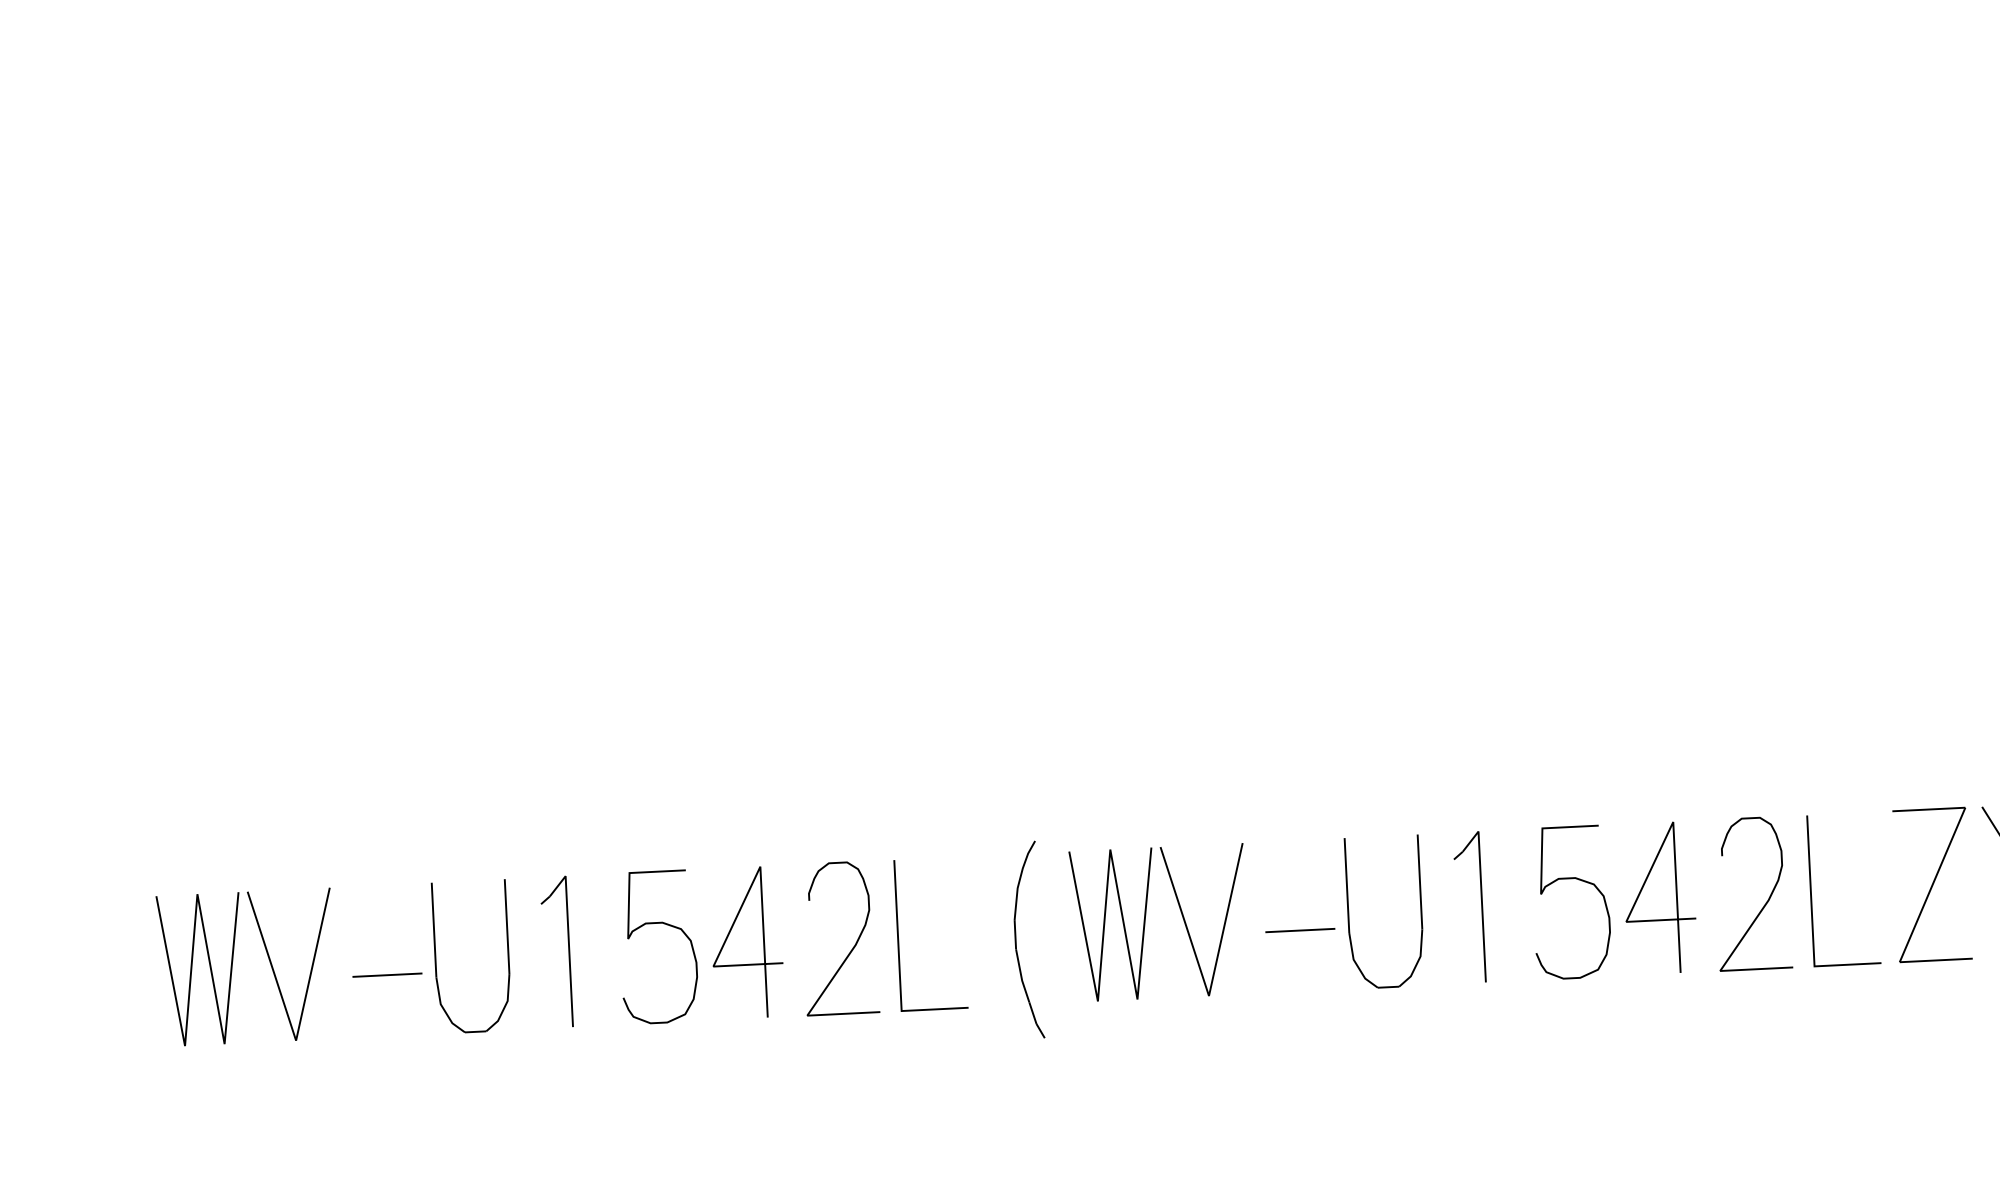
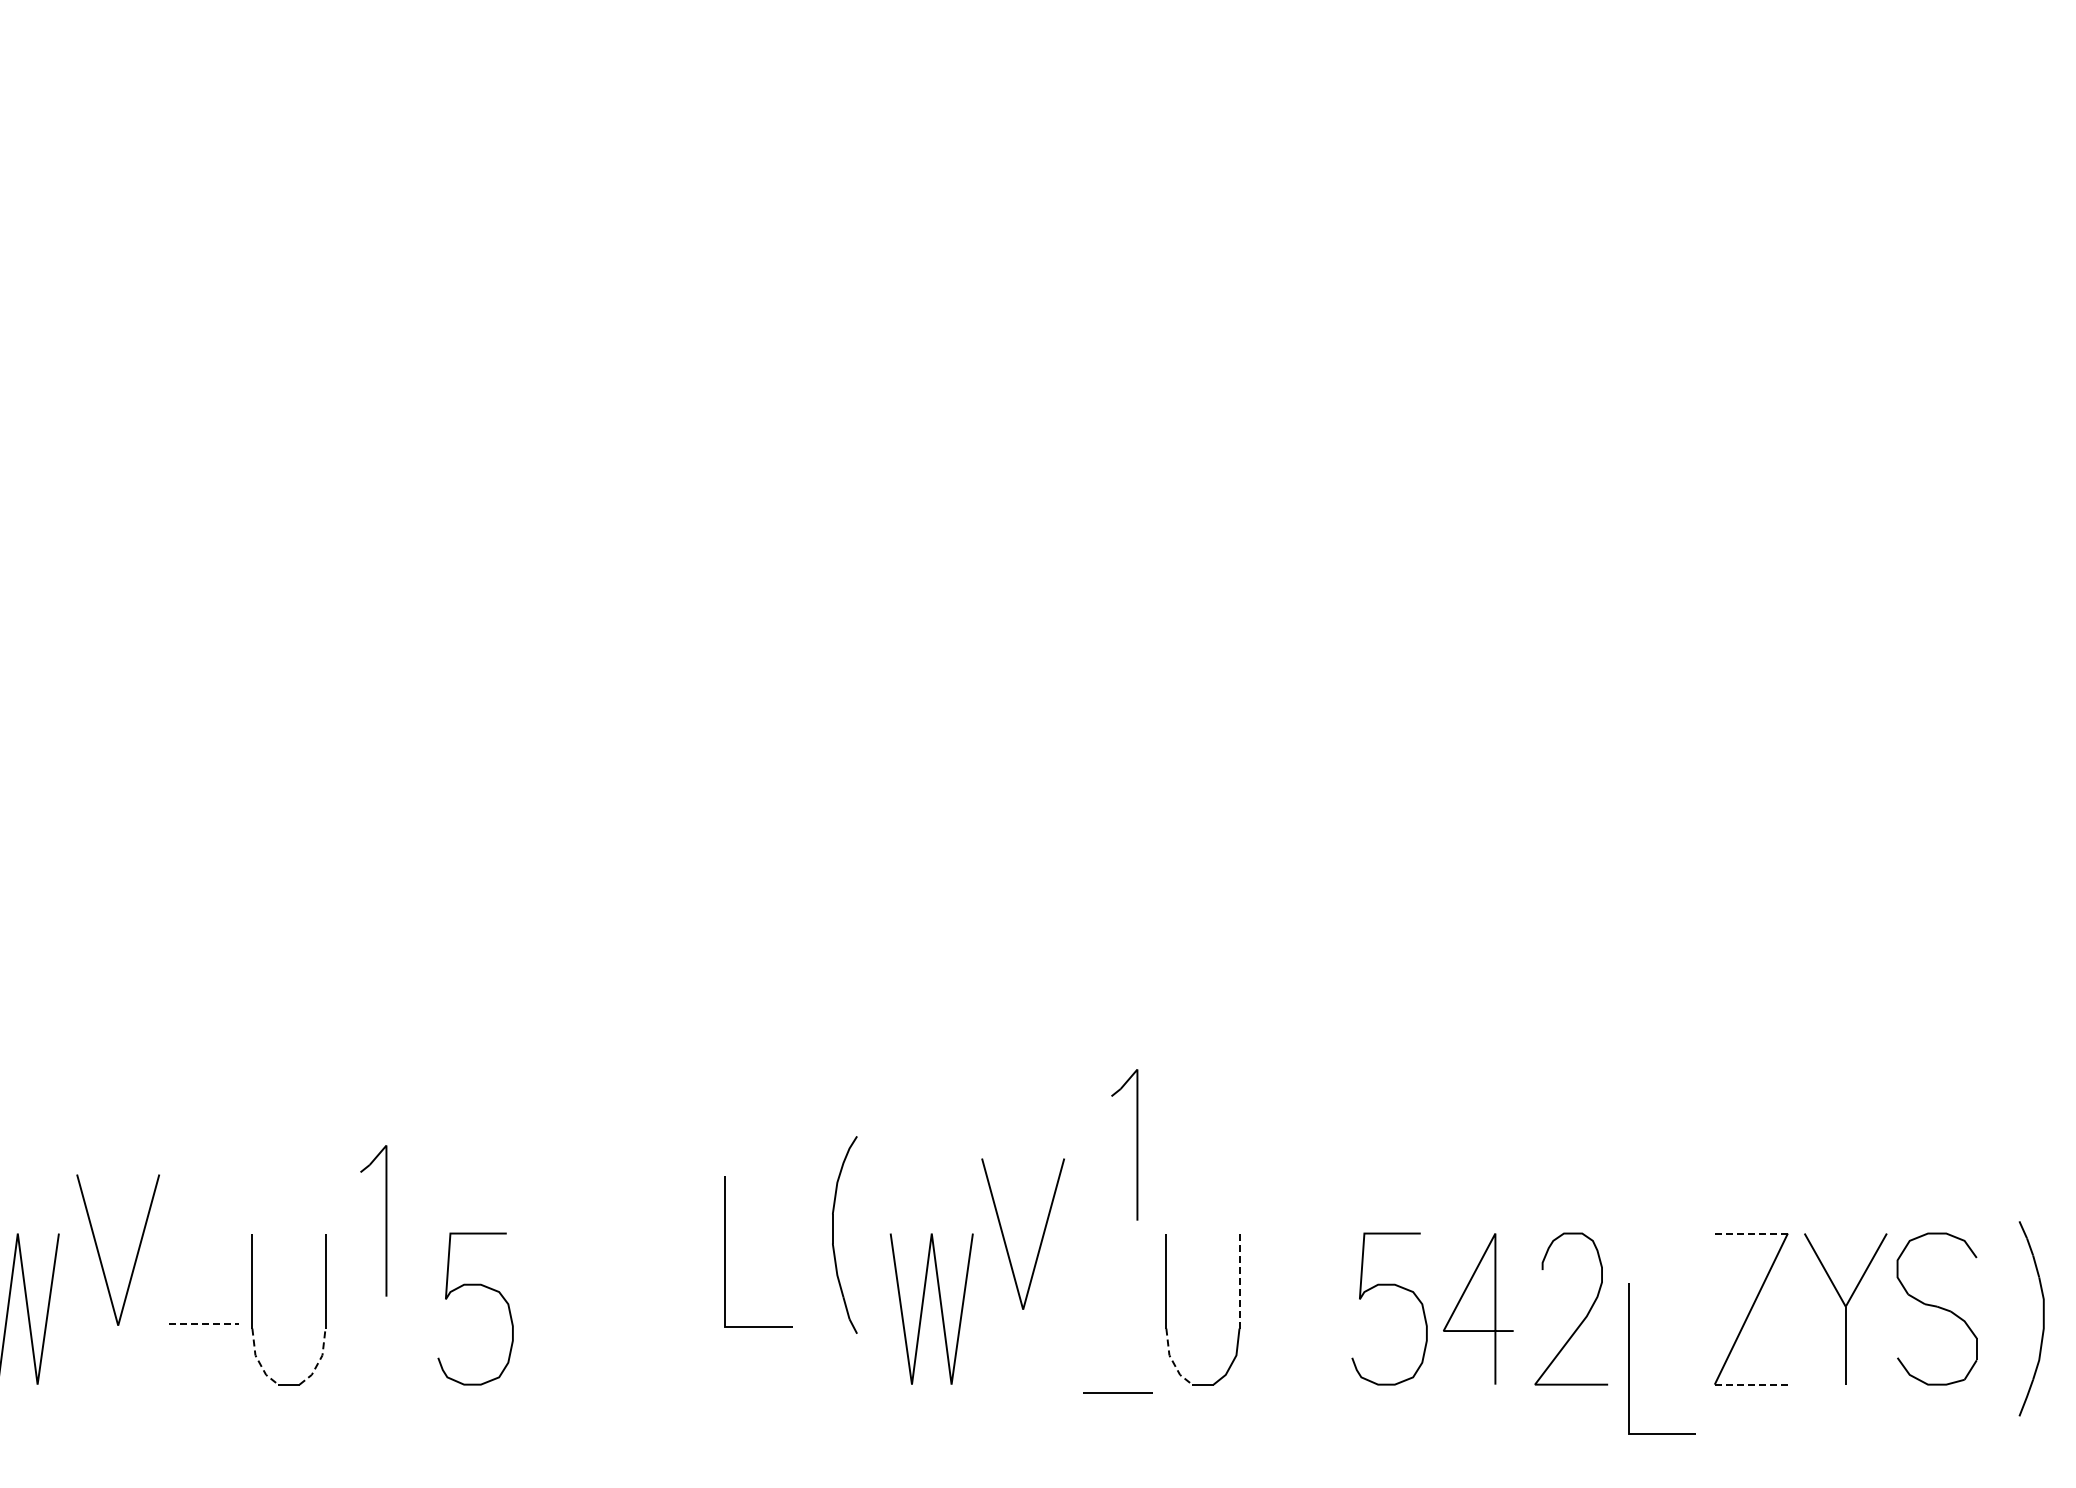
line: (1929, 809) -> (1751, 1233), solid -> dashed
line: (1420, 882) -> (1239, 1281), solid -> dashed
line: (1810, 891) -> (1629, 1358), moved
part: (1481, 906) -> (1136, 1144), moved
line: (1186, 923) -> (1004, 1236), moved
line: (1300, 930) -> (1117, 1392), moved
line: (897, 935) -> (725, 1251), moved
part: (1016, 940) -> (833, 1234), moved
line: (763, 941) -> (580, 1308), removed
curve: (853, 946) -> (670, 1317), removed
part: (568, 951) -> (385, 1220), moved
line: (1936, 960) -> (1751, 1384), solid -> dashed
line: (1356, 964) -> (1172, 1360), solid -> dashed
line: (274, 971) -> (100, 1255), moved
line: (388, 974) -> (204, 1323), solid -> dashed
line: (504, 1006) -> (319, 1360), solid -> dashed
line: (444, 1009) -> (258, 1360), solid -> dashed

